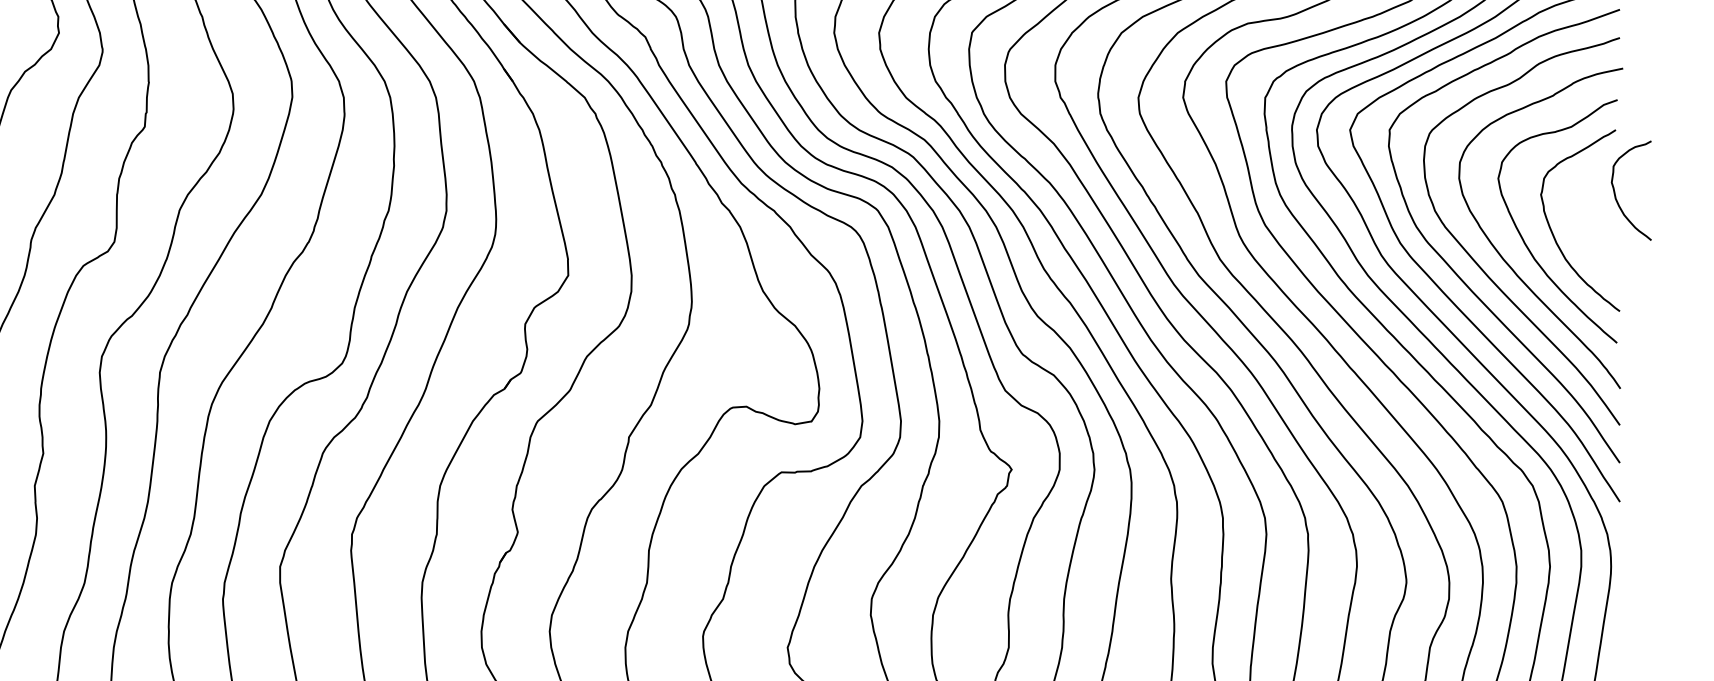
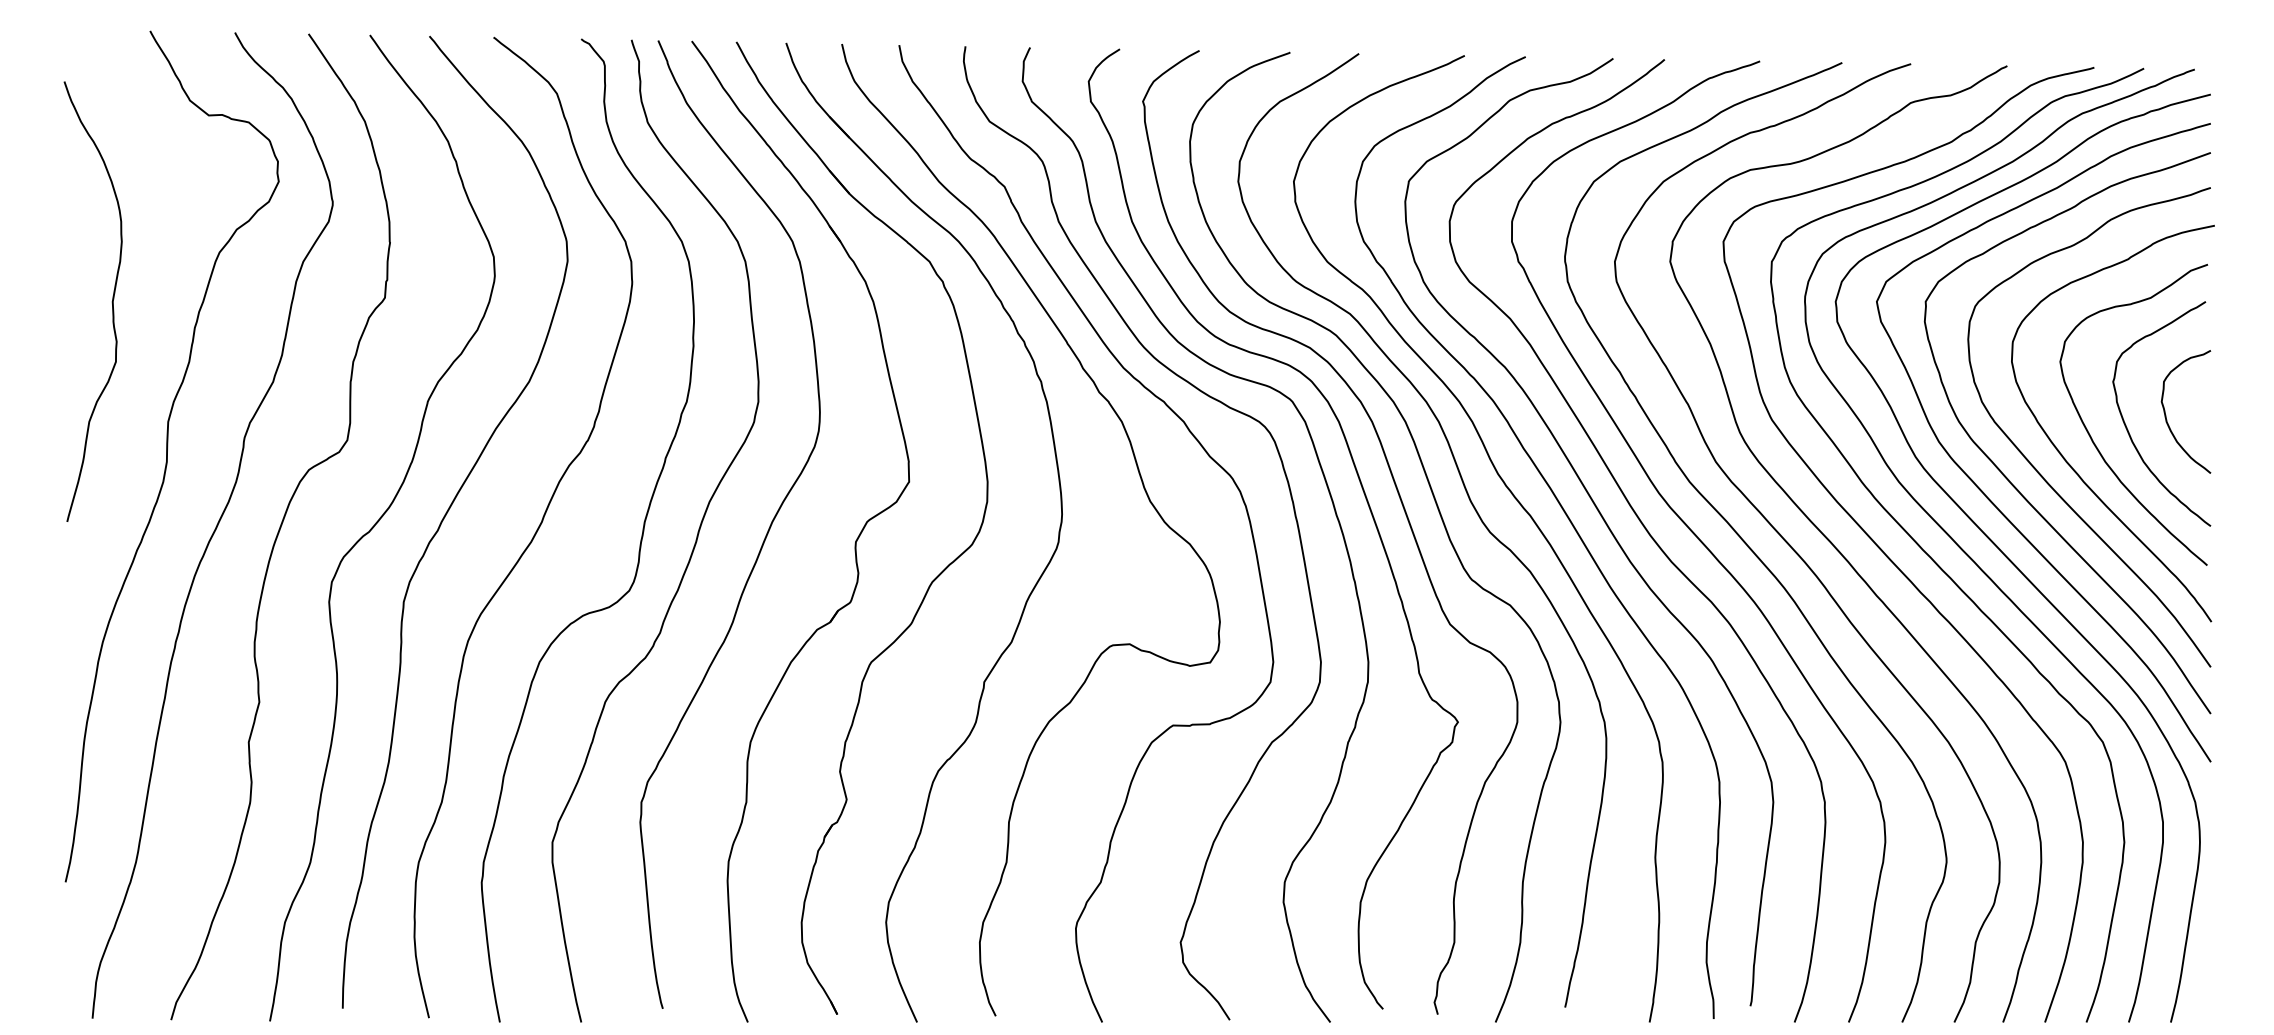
curve: (1615, 193) -> (2166, 415), moved

